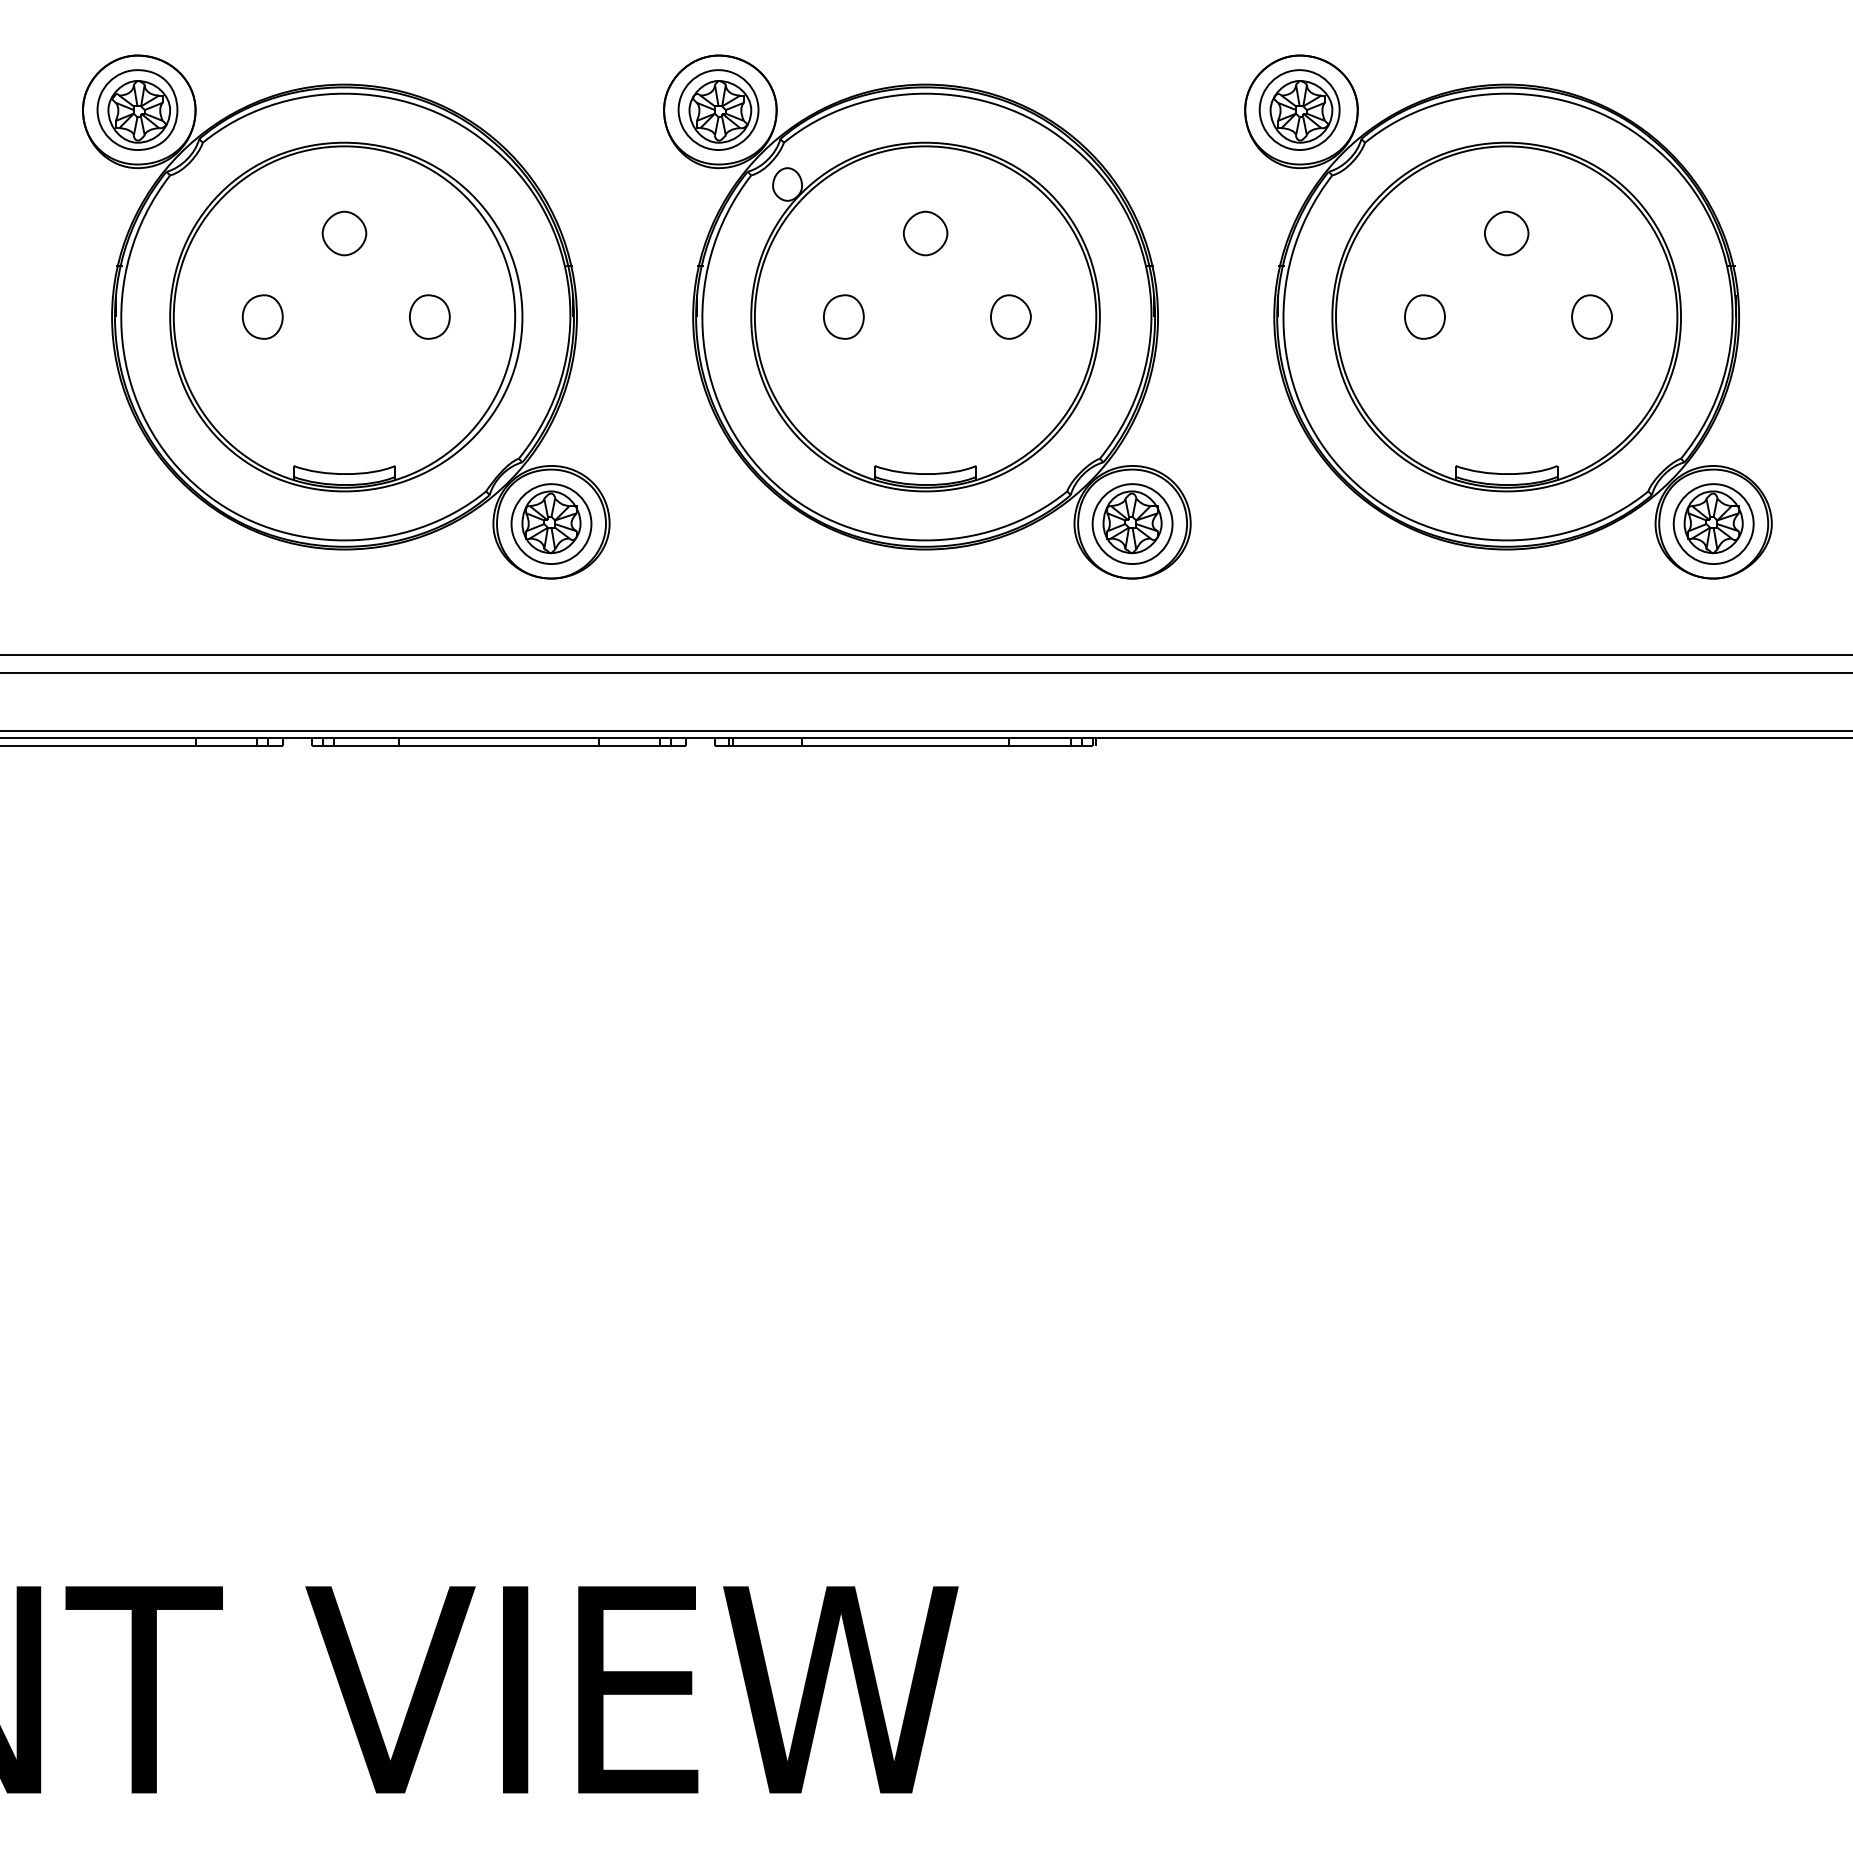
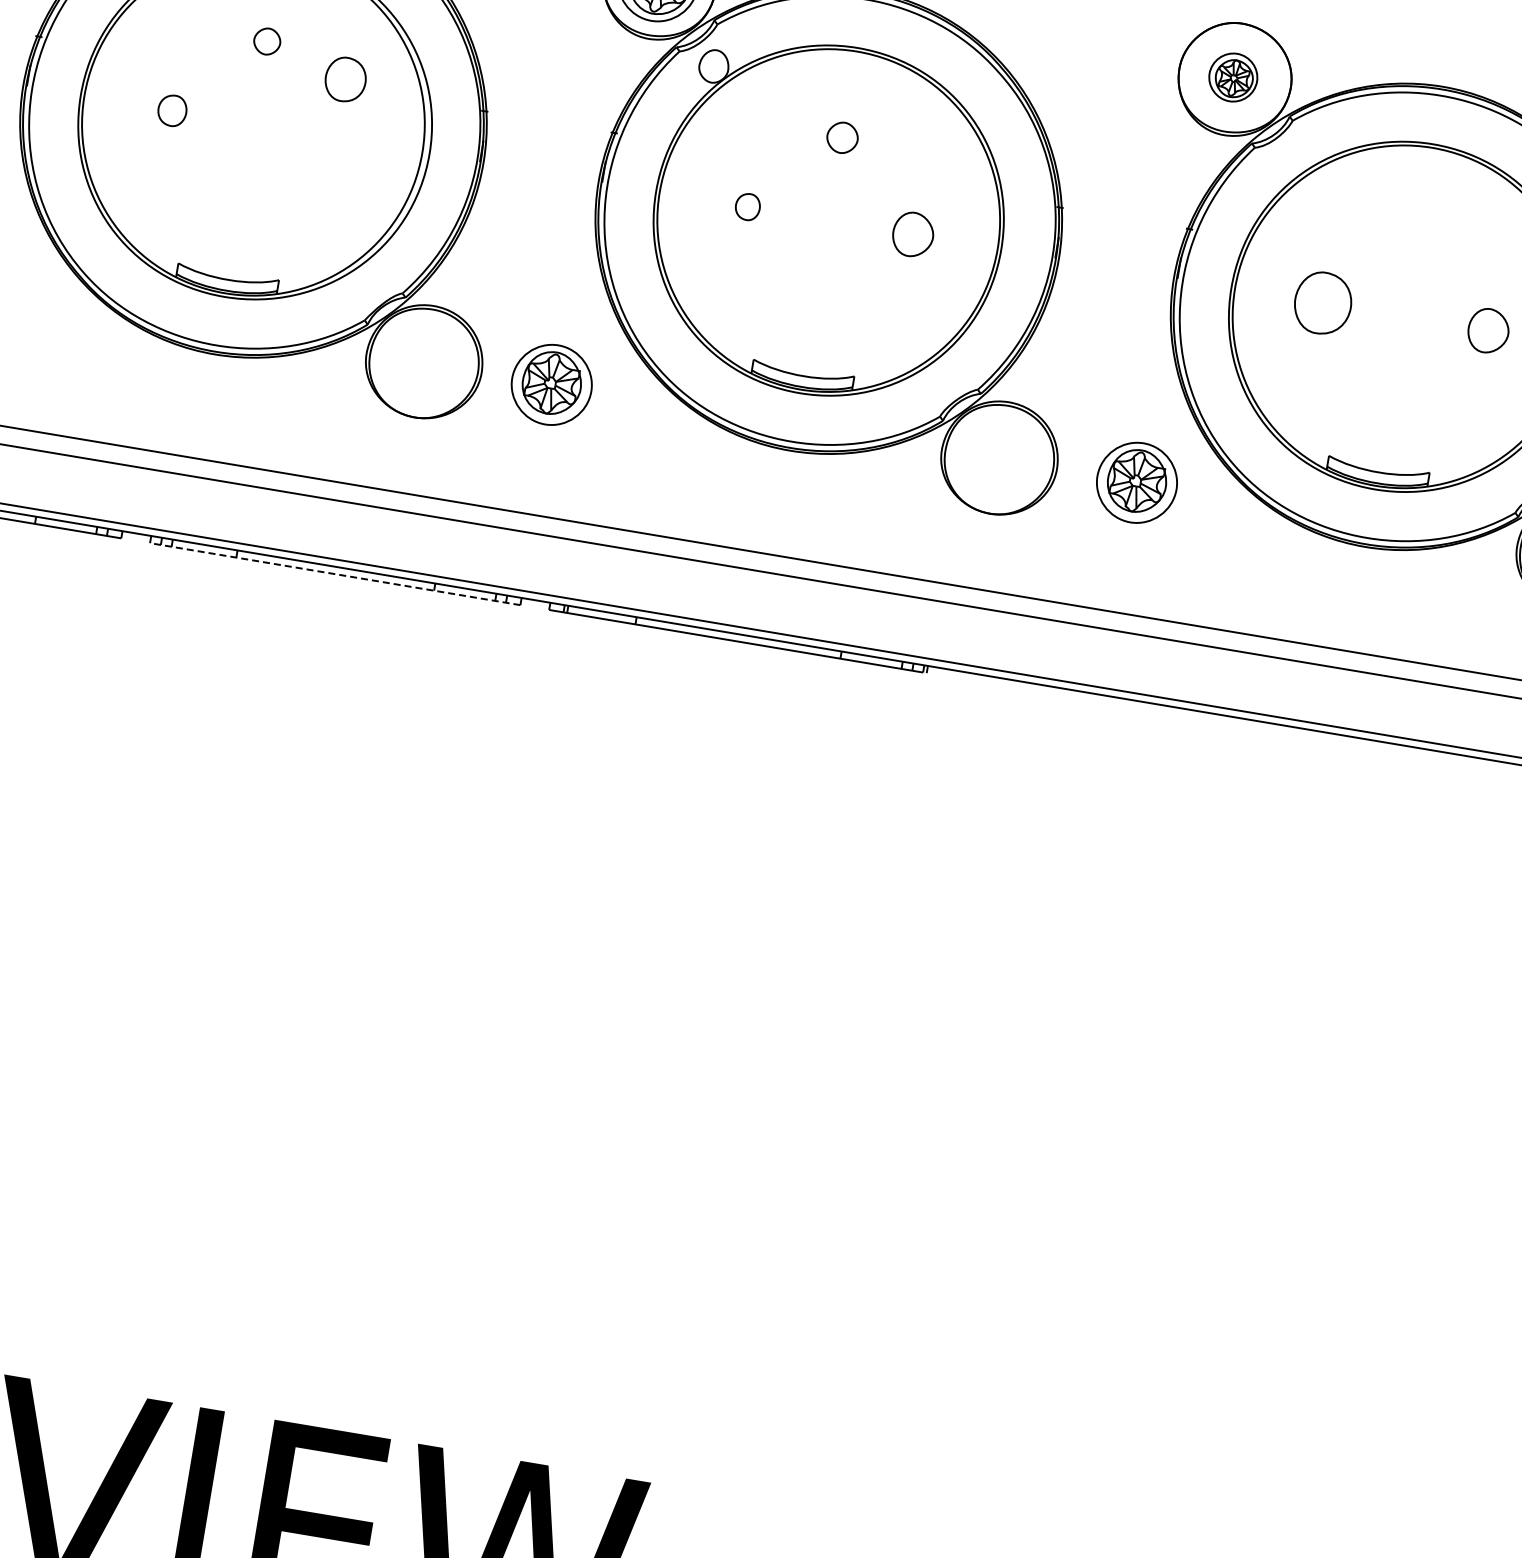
part: (1299, 109) -> (1233, 77), size x0.6
part: (344, 233) -> (267, 41), size x0.6
part: (925, 233) -> (842, 137), size x0.7
part: (1506, 233) -> (1417, 234), removed
part: (262, 316) -> (172, 110), size x0.7
part: (429, 316) -> (345, 79), moved
part: (843, 316) -> (747, 206), size x0.6
part: (1424, 316) -> (1322, 302), size x1.4
part: (551, 523) -> (551, 384), moved
part: (1132, 523) -> (1137, 482), moved
line: (498, 745) -> (334, 573), solid -> dashed

